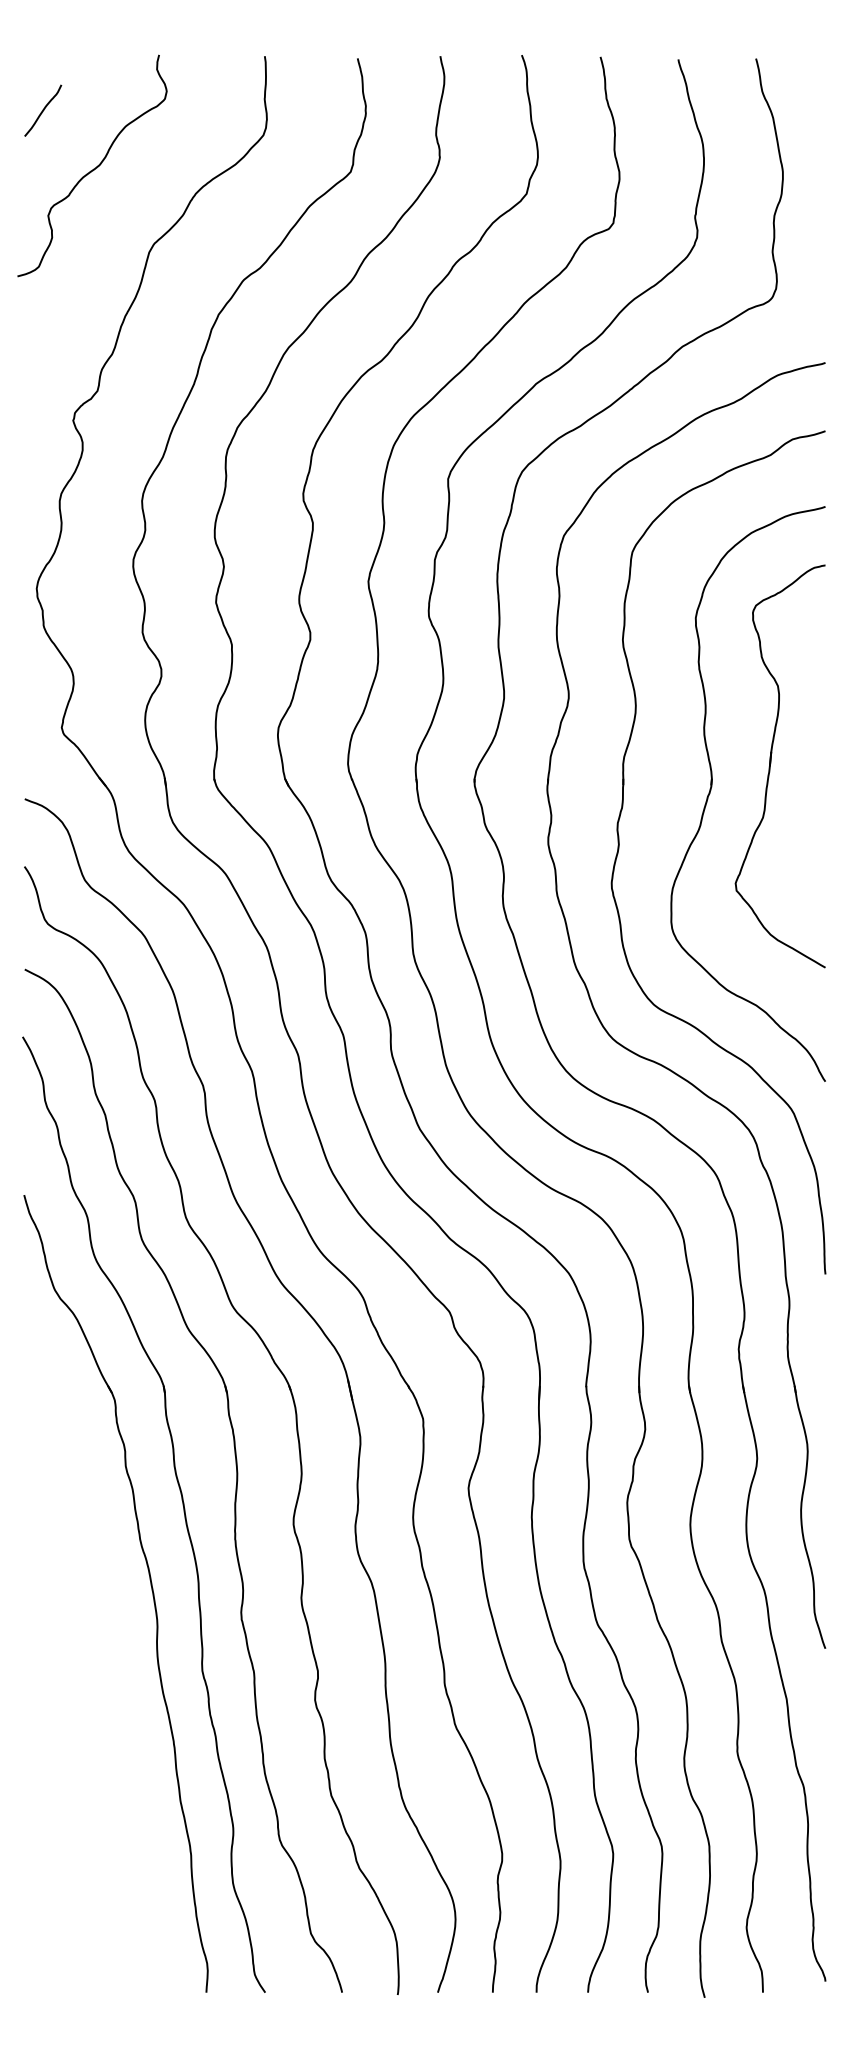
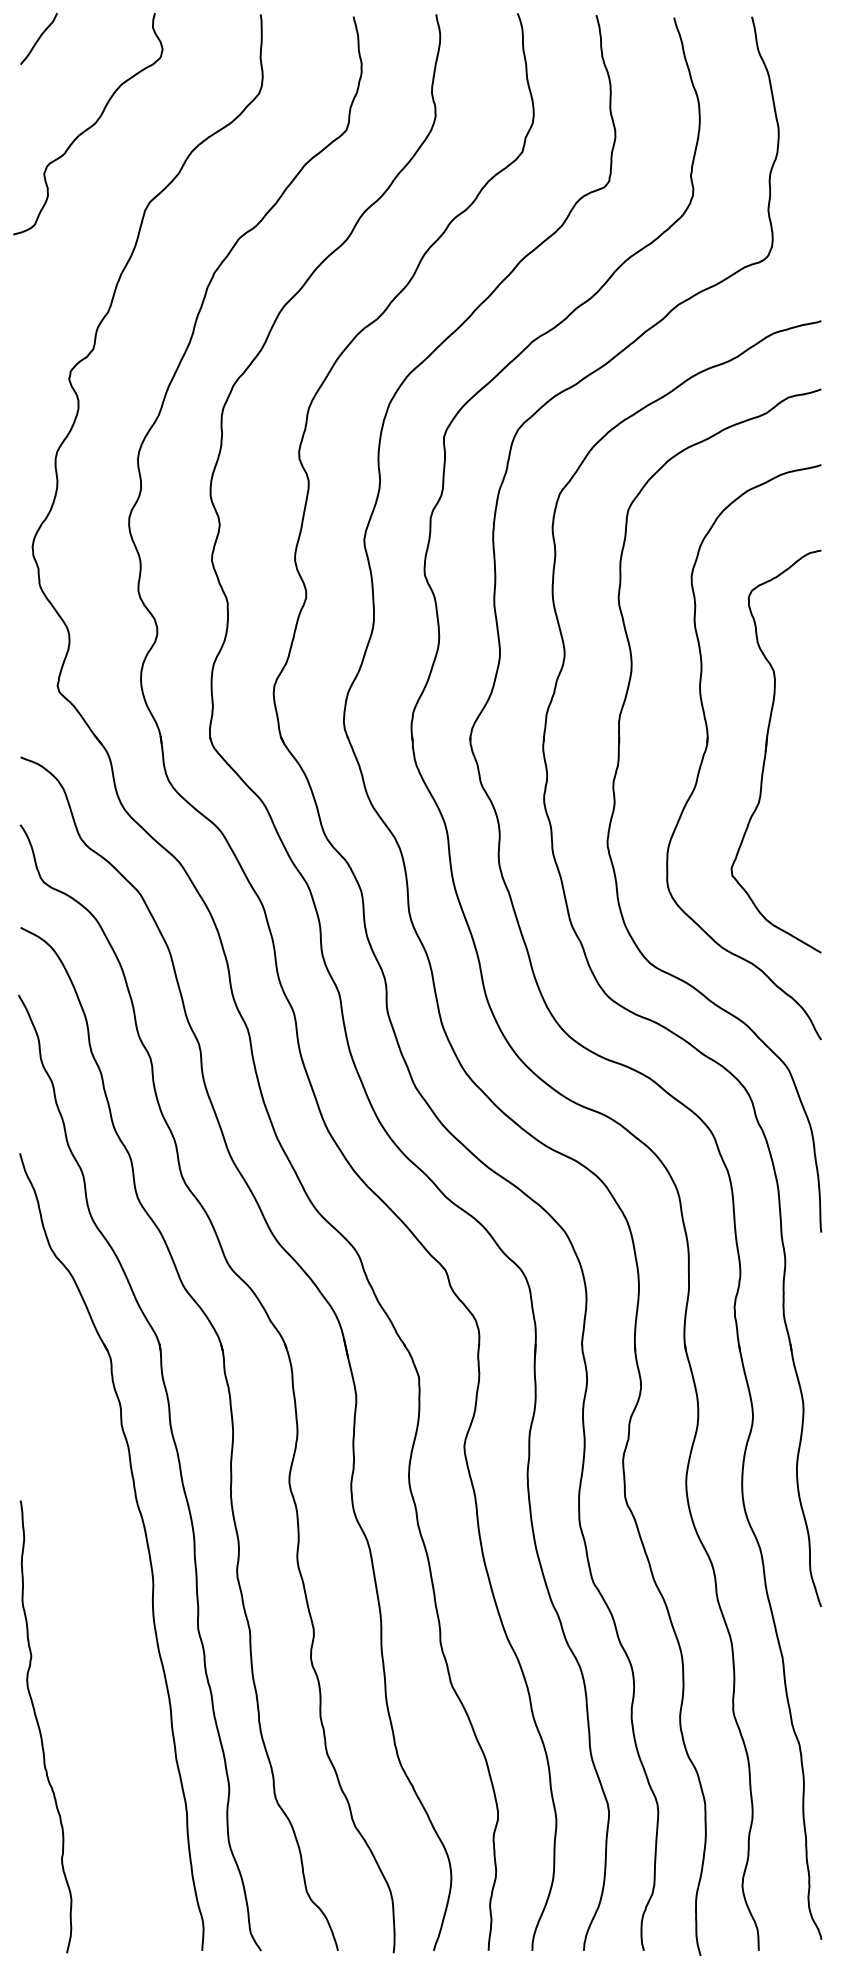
curve: (43, 110) -> (39, 38), moved
part: (771, 763) -> (767, 748), moved
curve: (44, 1769) -> (40, 1727), added

